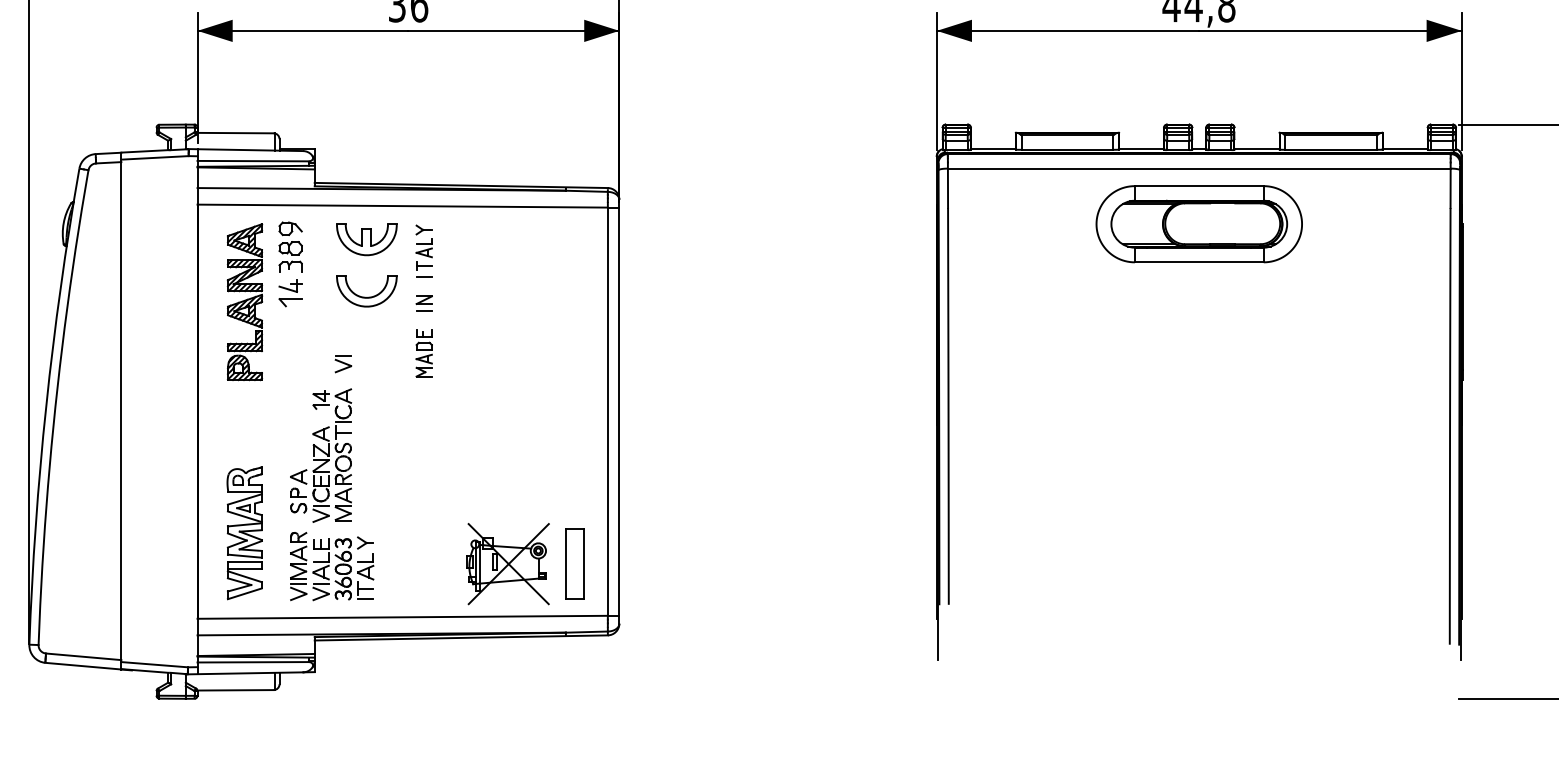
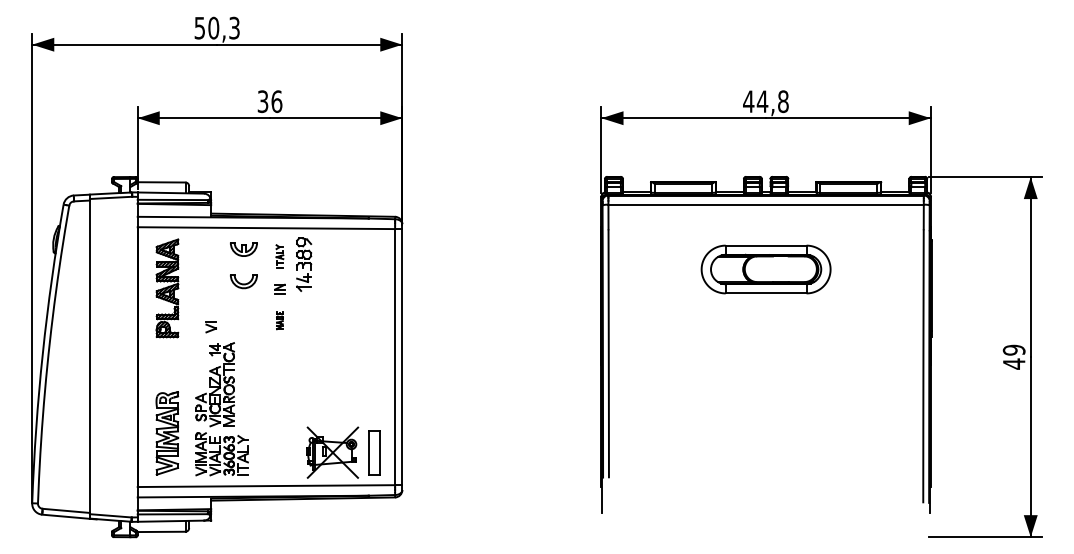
part: (1198, 224) -> (765, 269), moved
part: (366, 240) -> (243, 249), size x0.7
part: (423, 251) -> (279, 256), size x0.7
part: (291, 264) -> (304, 264), moved
part: (366, 291) -> (243, 281), size x0.7
part: (423, 353) -> (279, 320), size x0.6
part: (342, 364) -> (210, 327), moved

